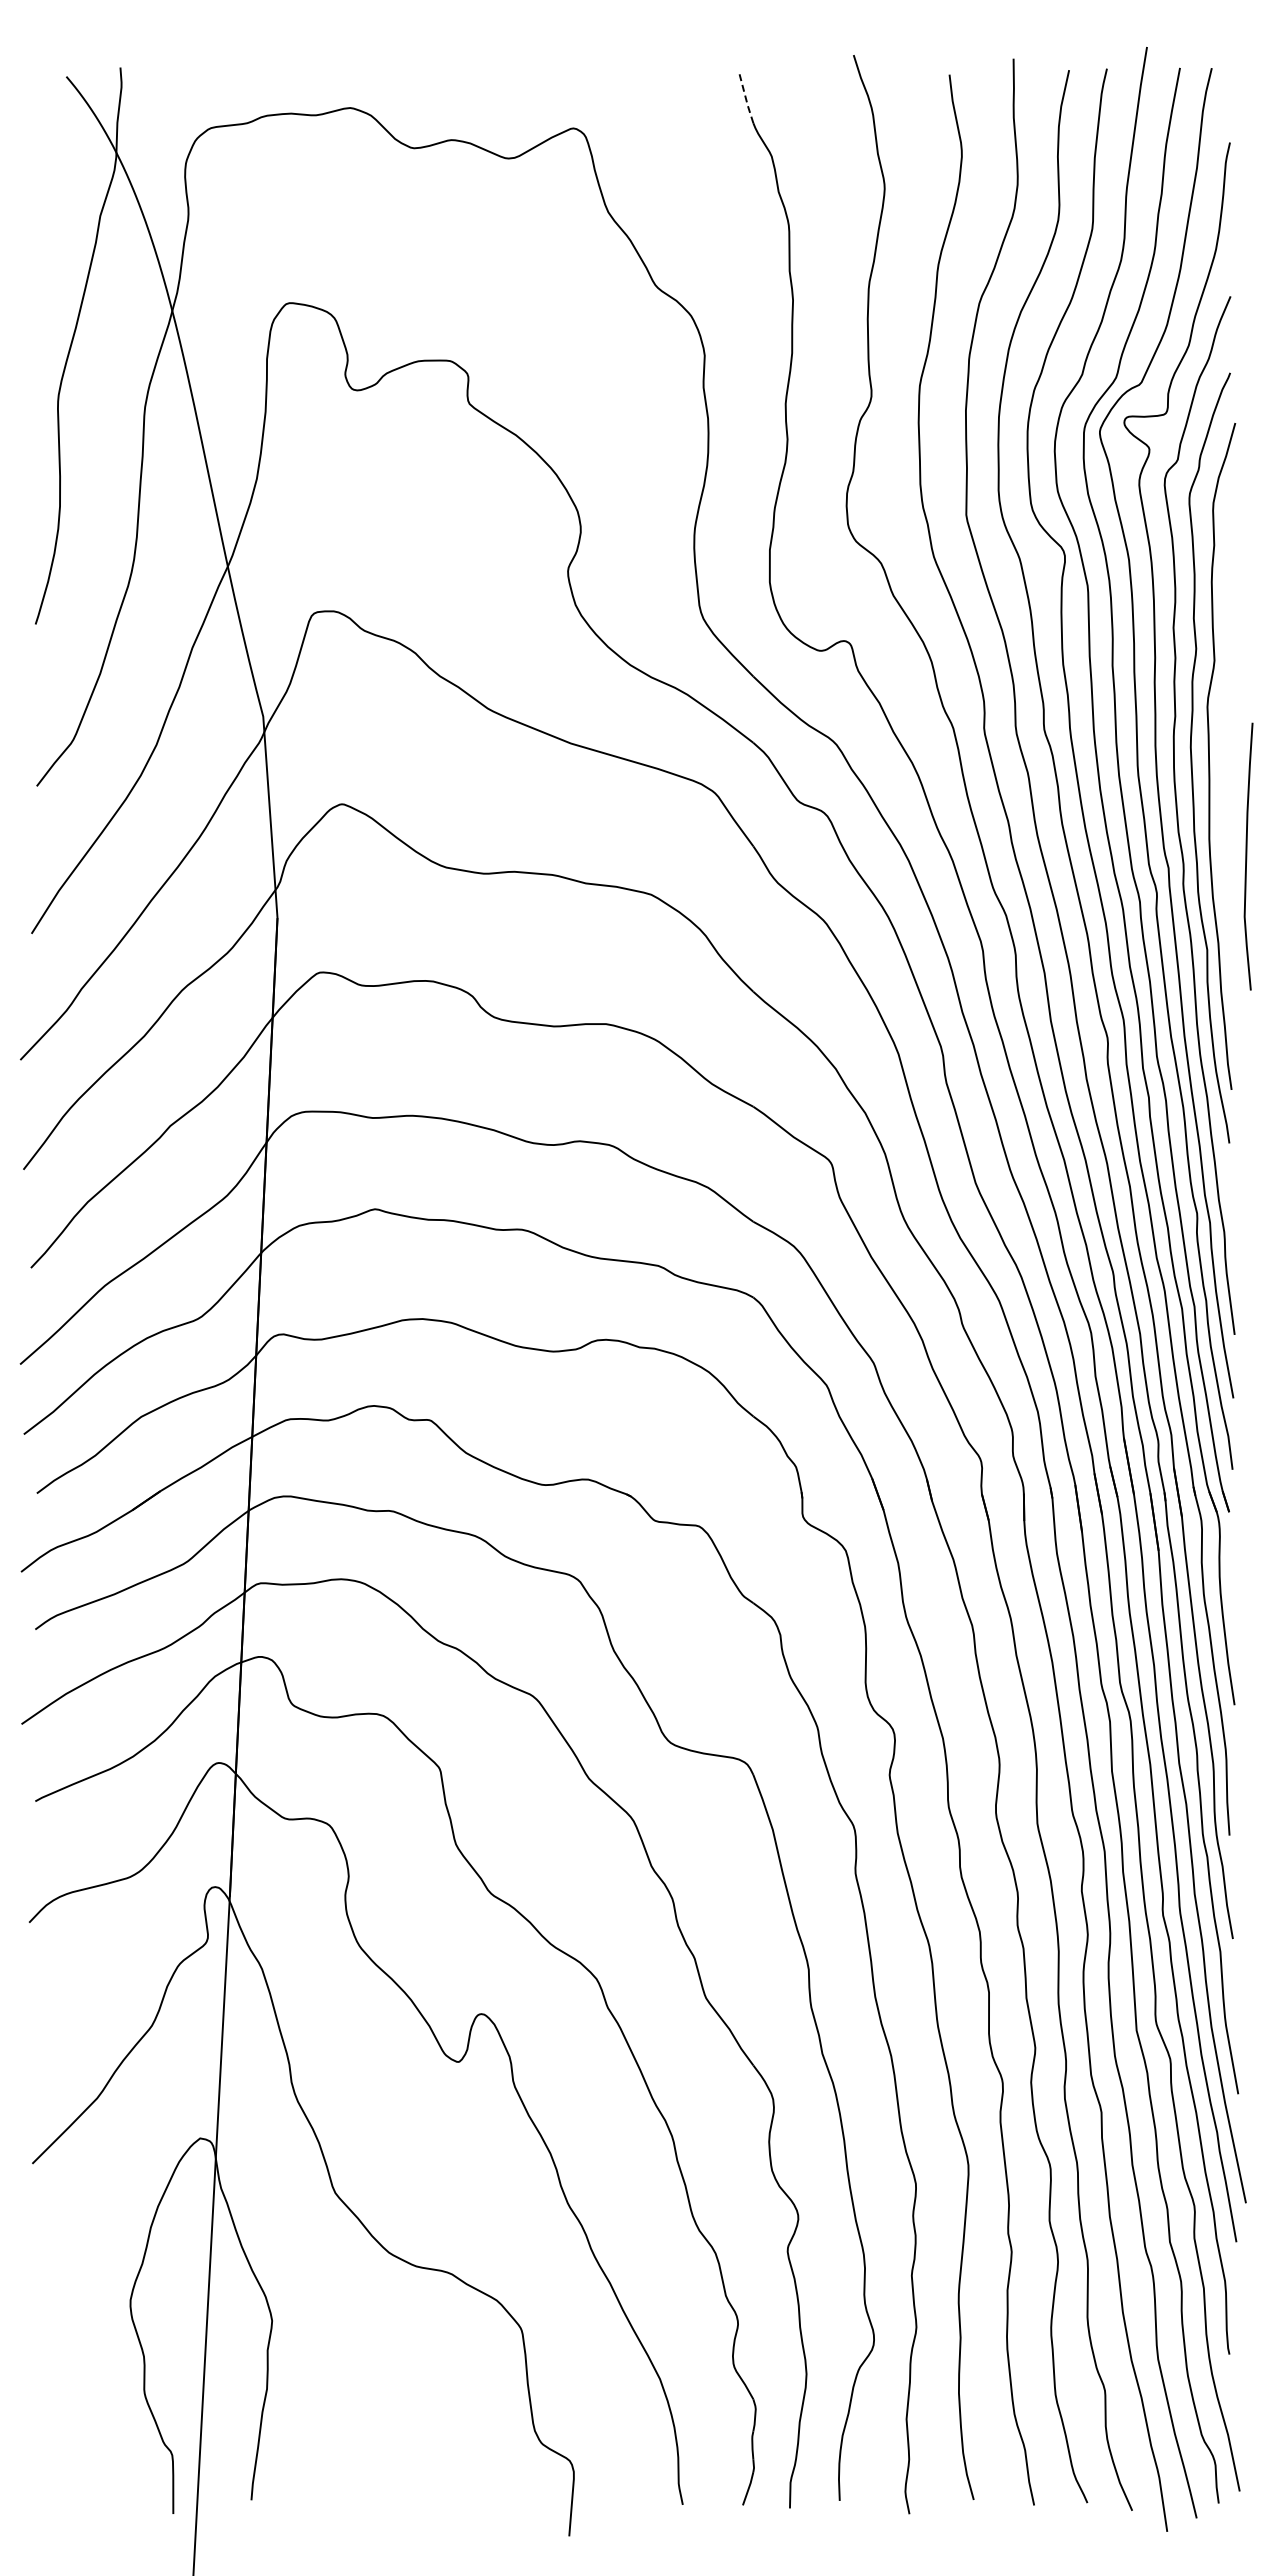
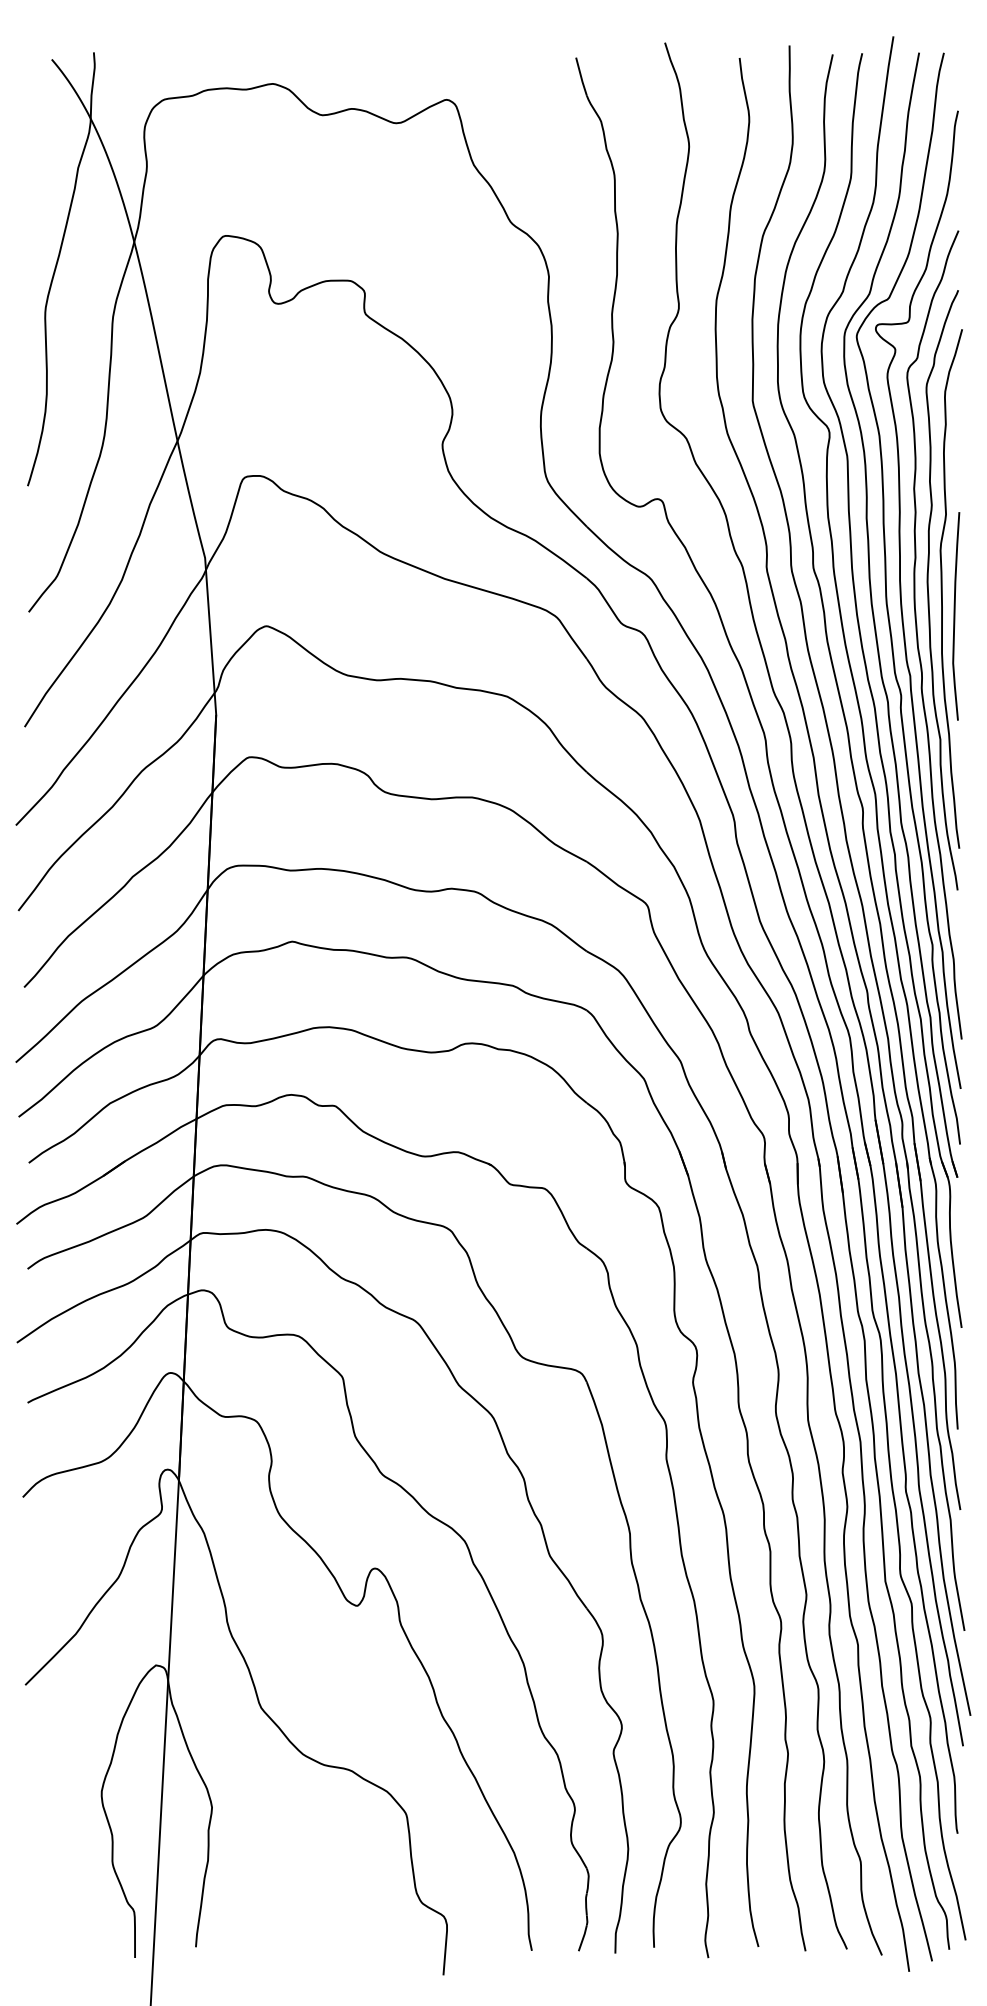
line: (746, 99) -> (581, 77), dashed -> solid
curve: (1247, 856) -> (955, 616), moved

